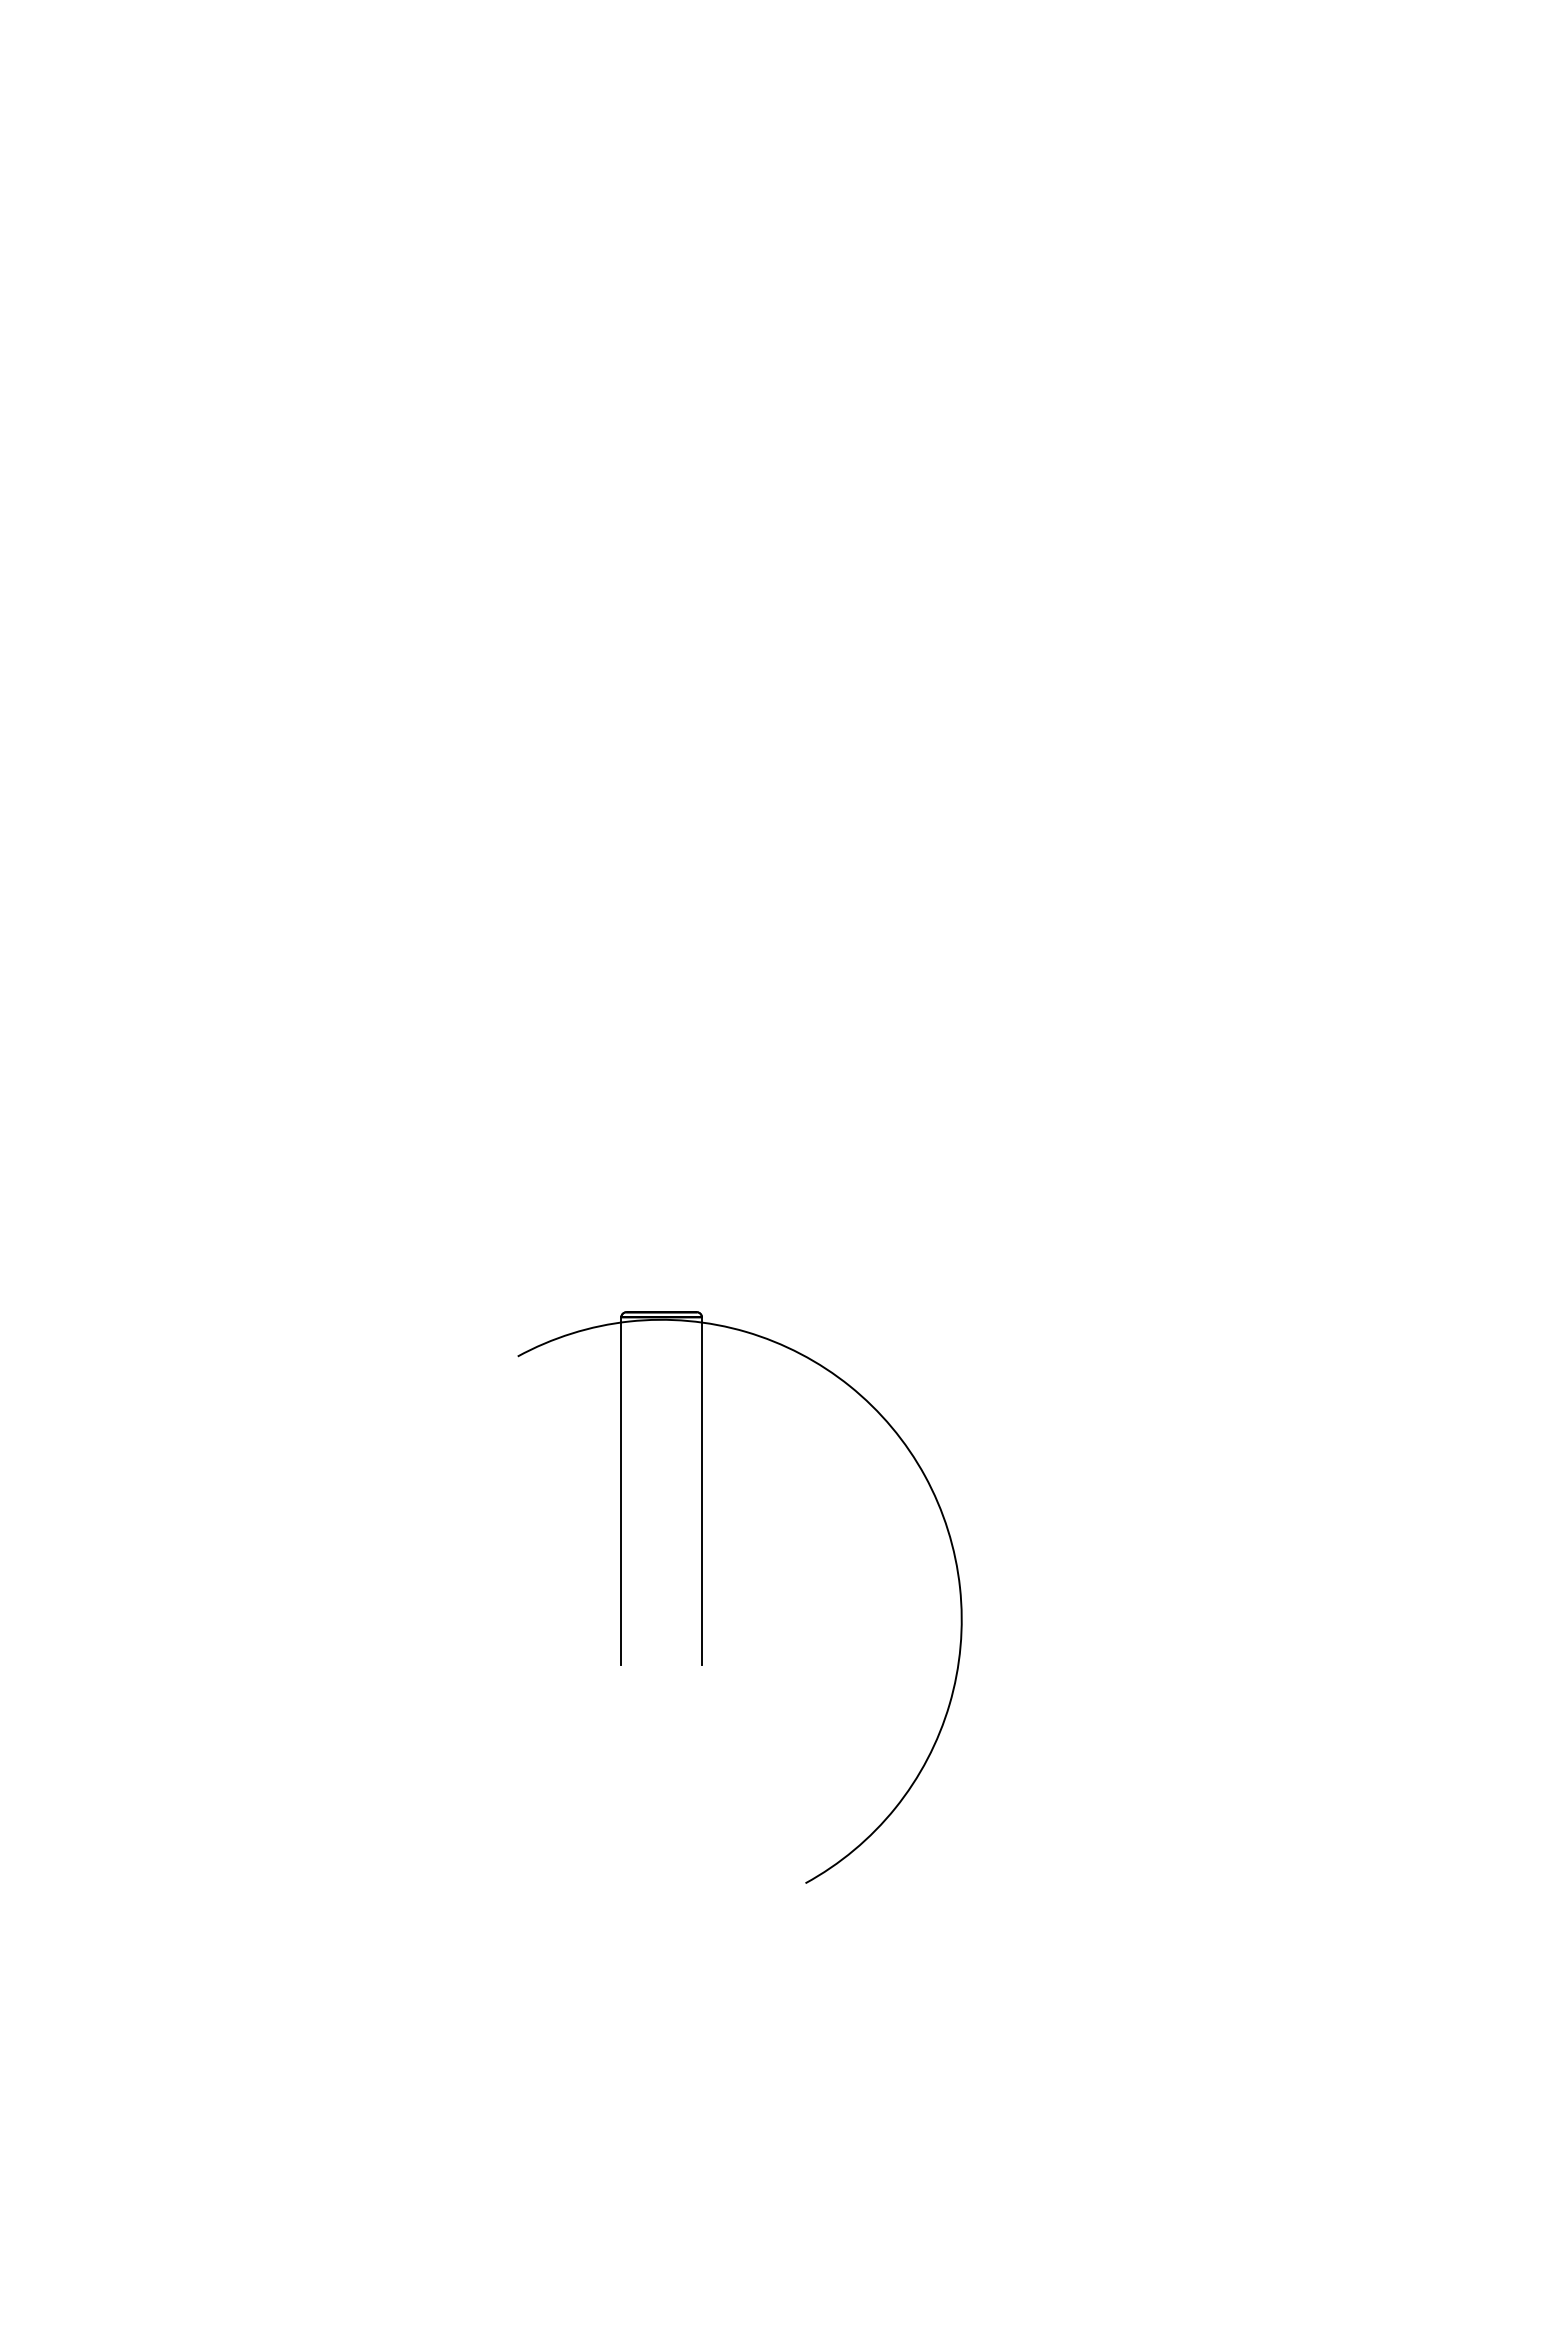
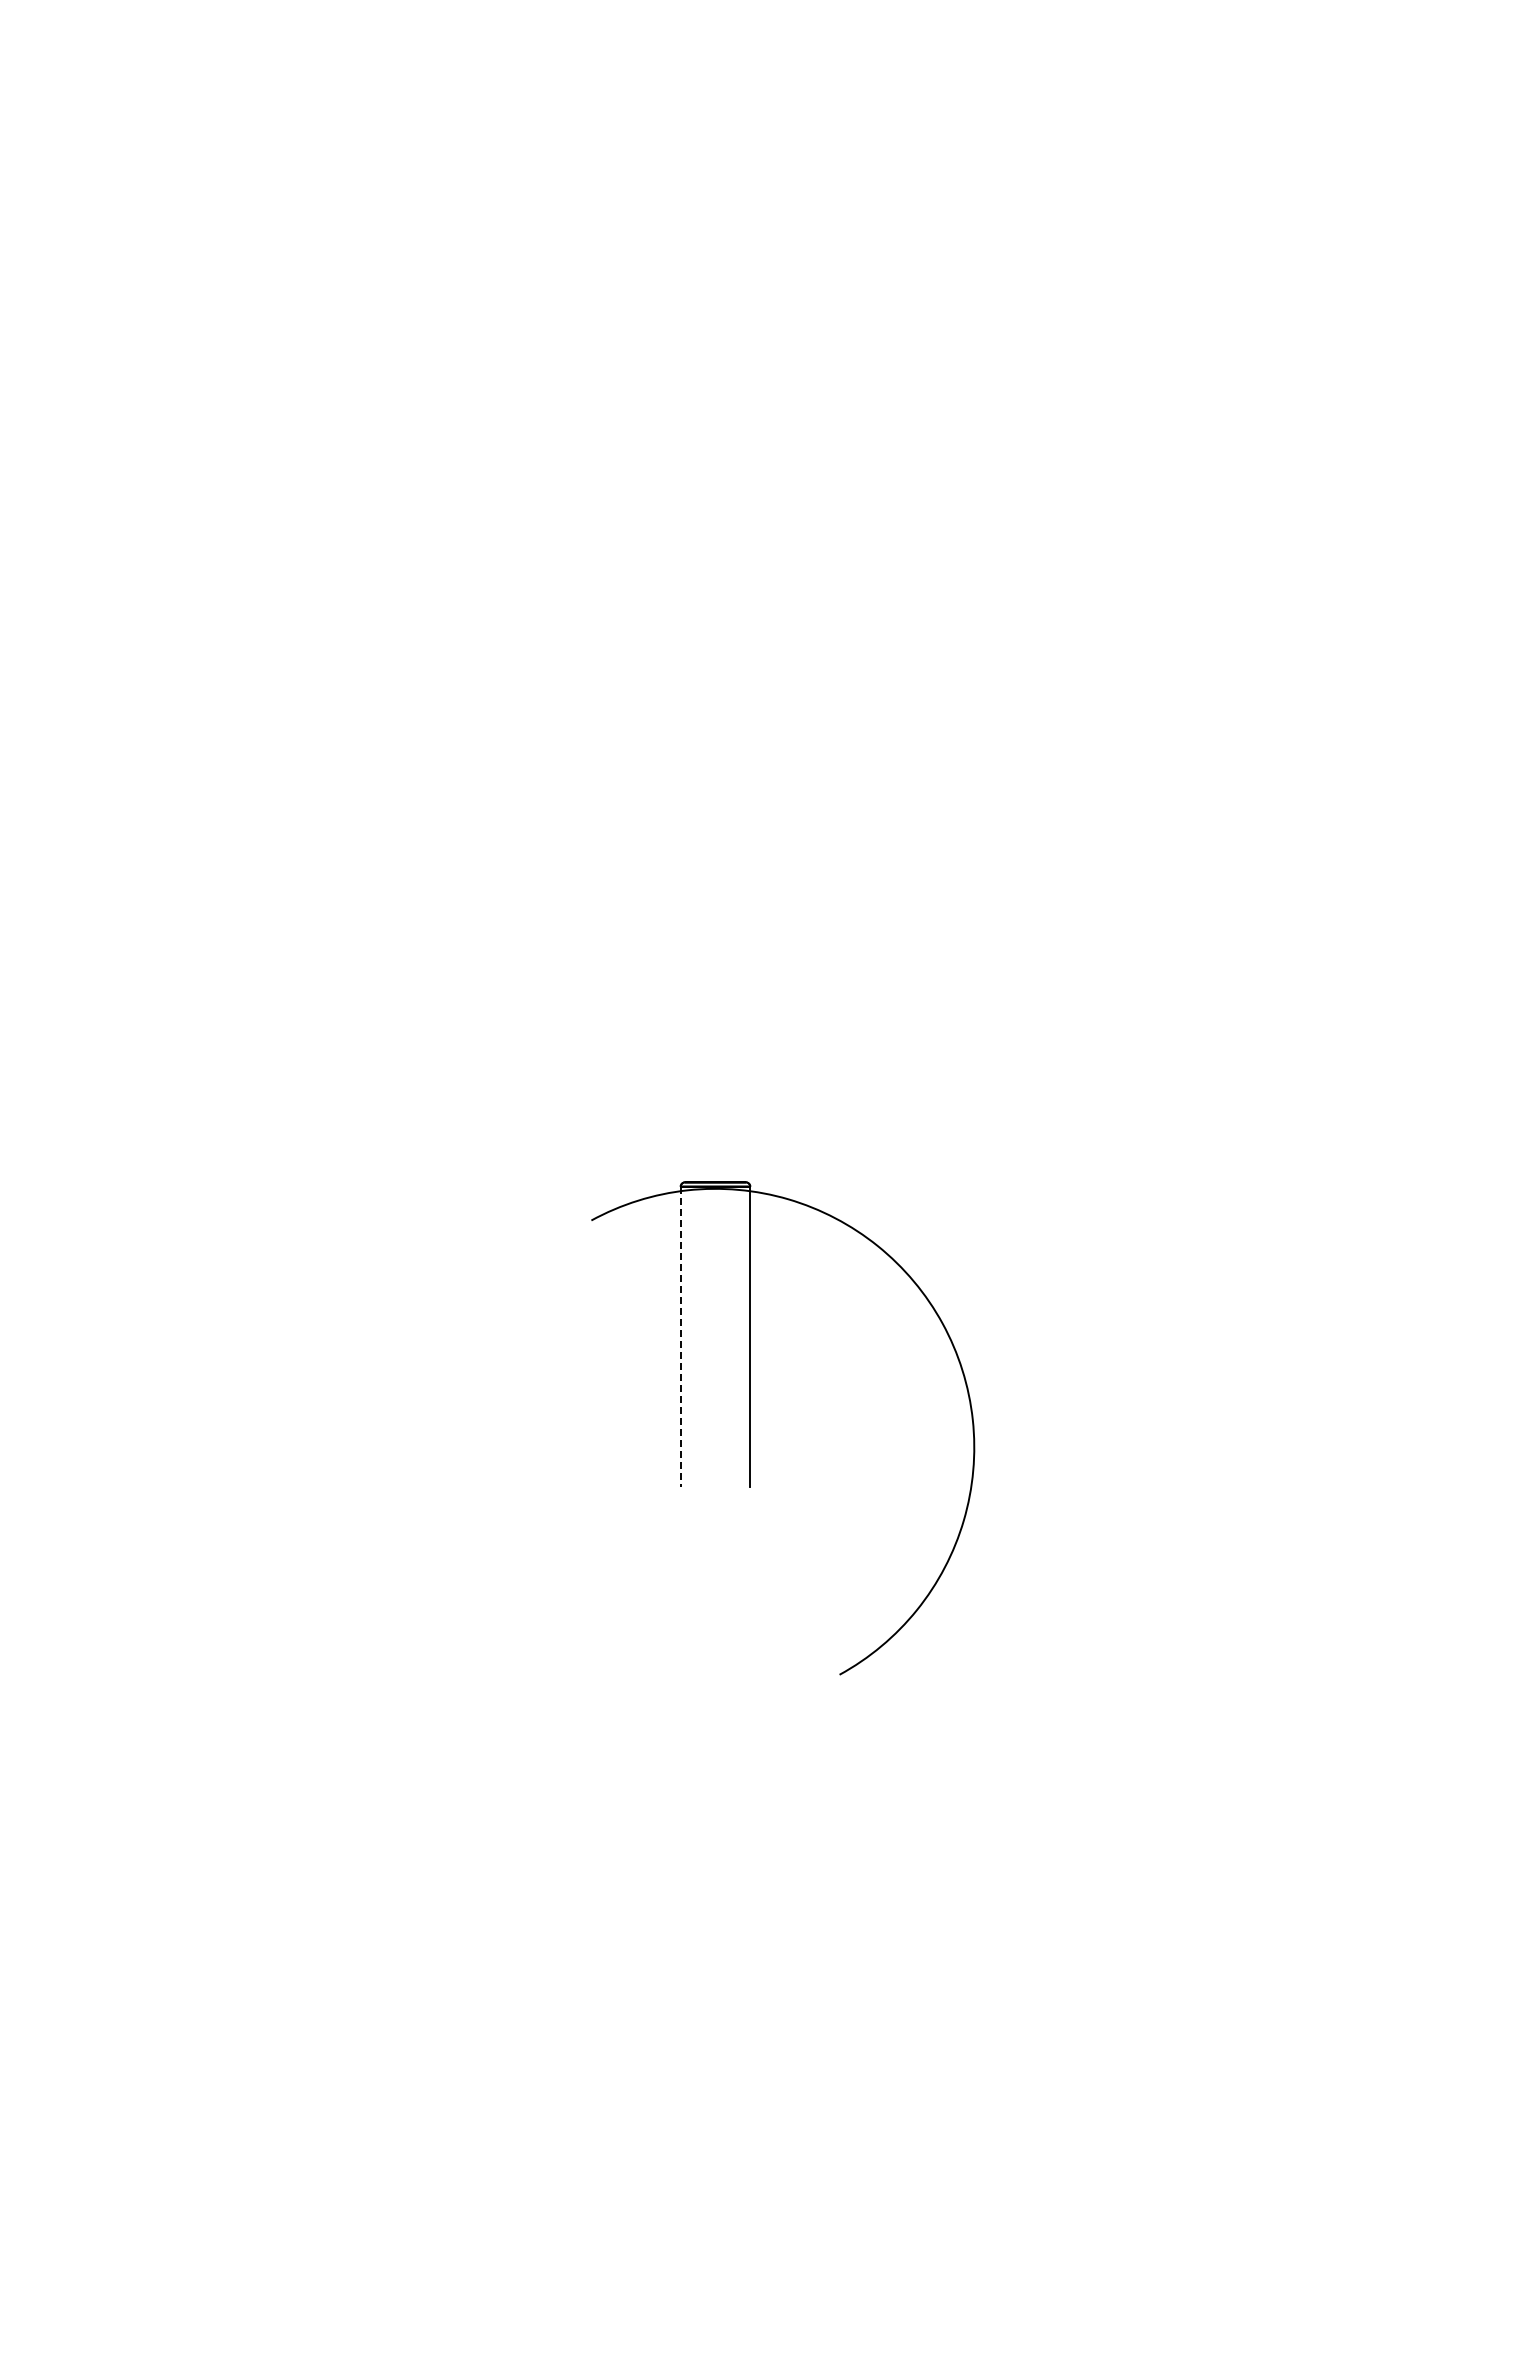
line: (621, 1492) -> (680, 1337), solid -> dashed

